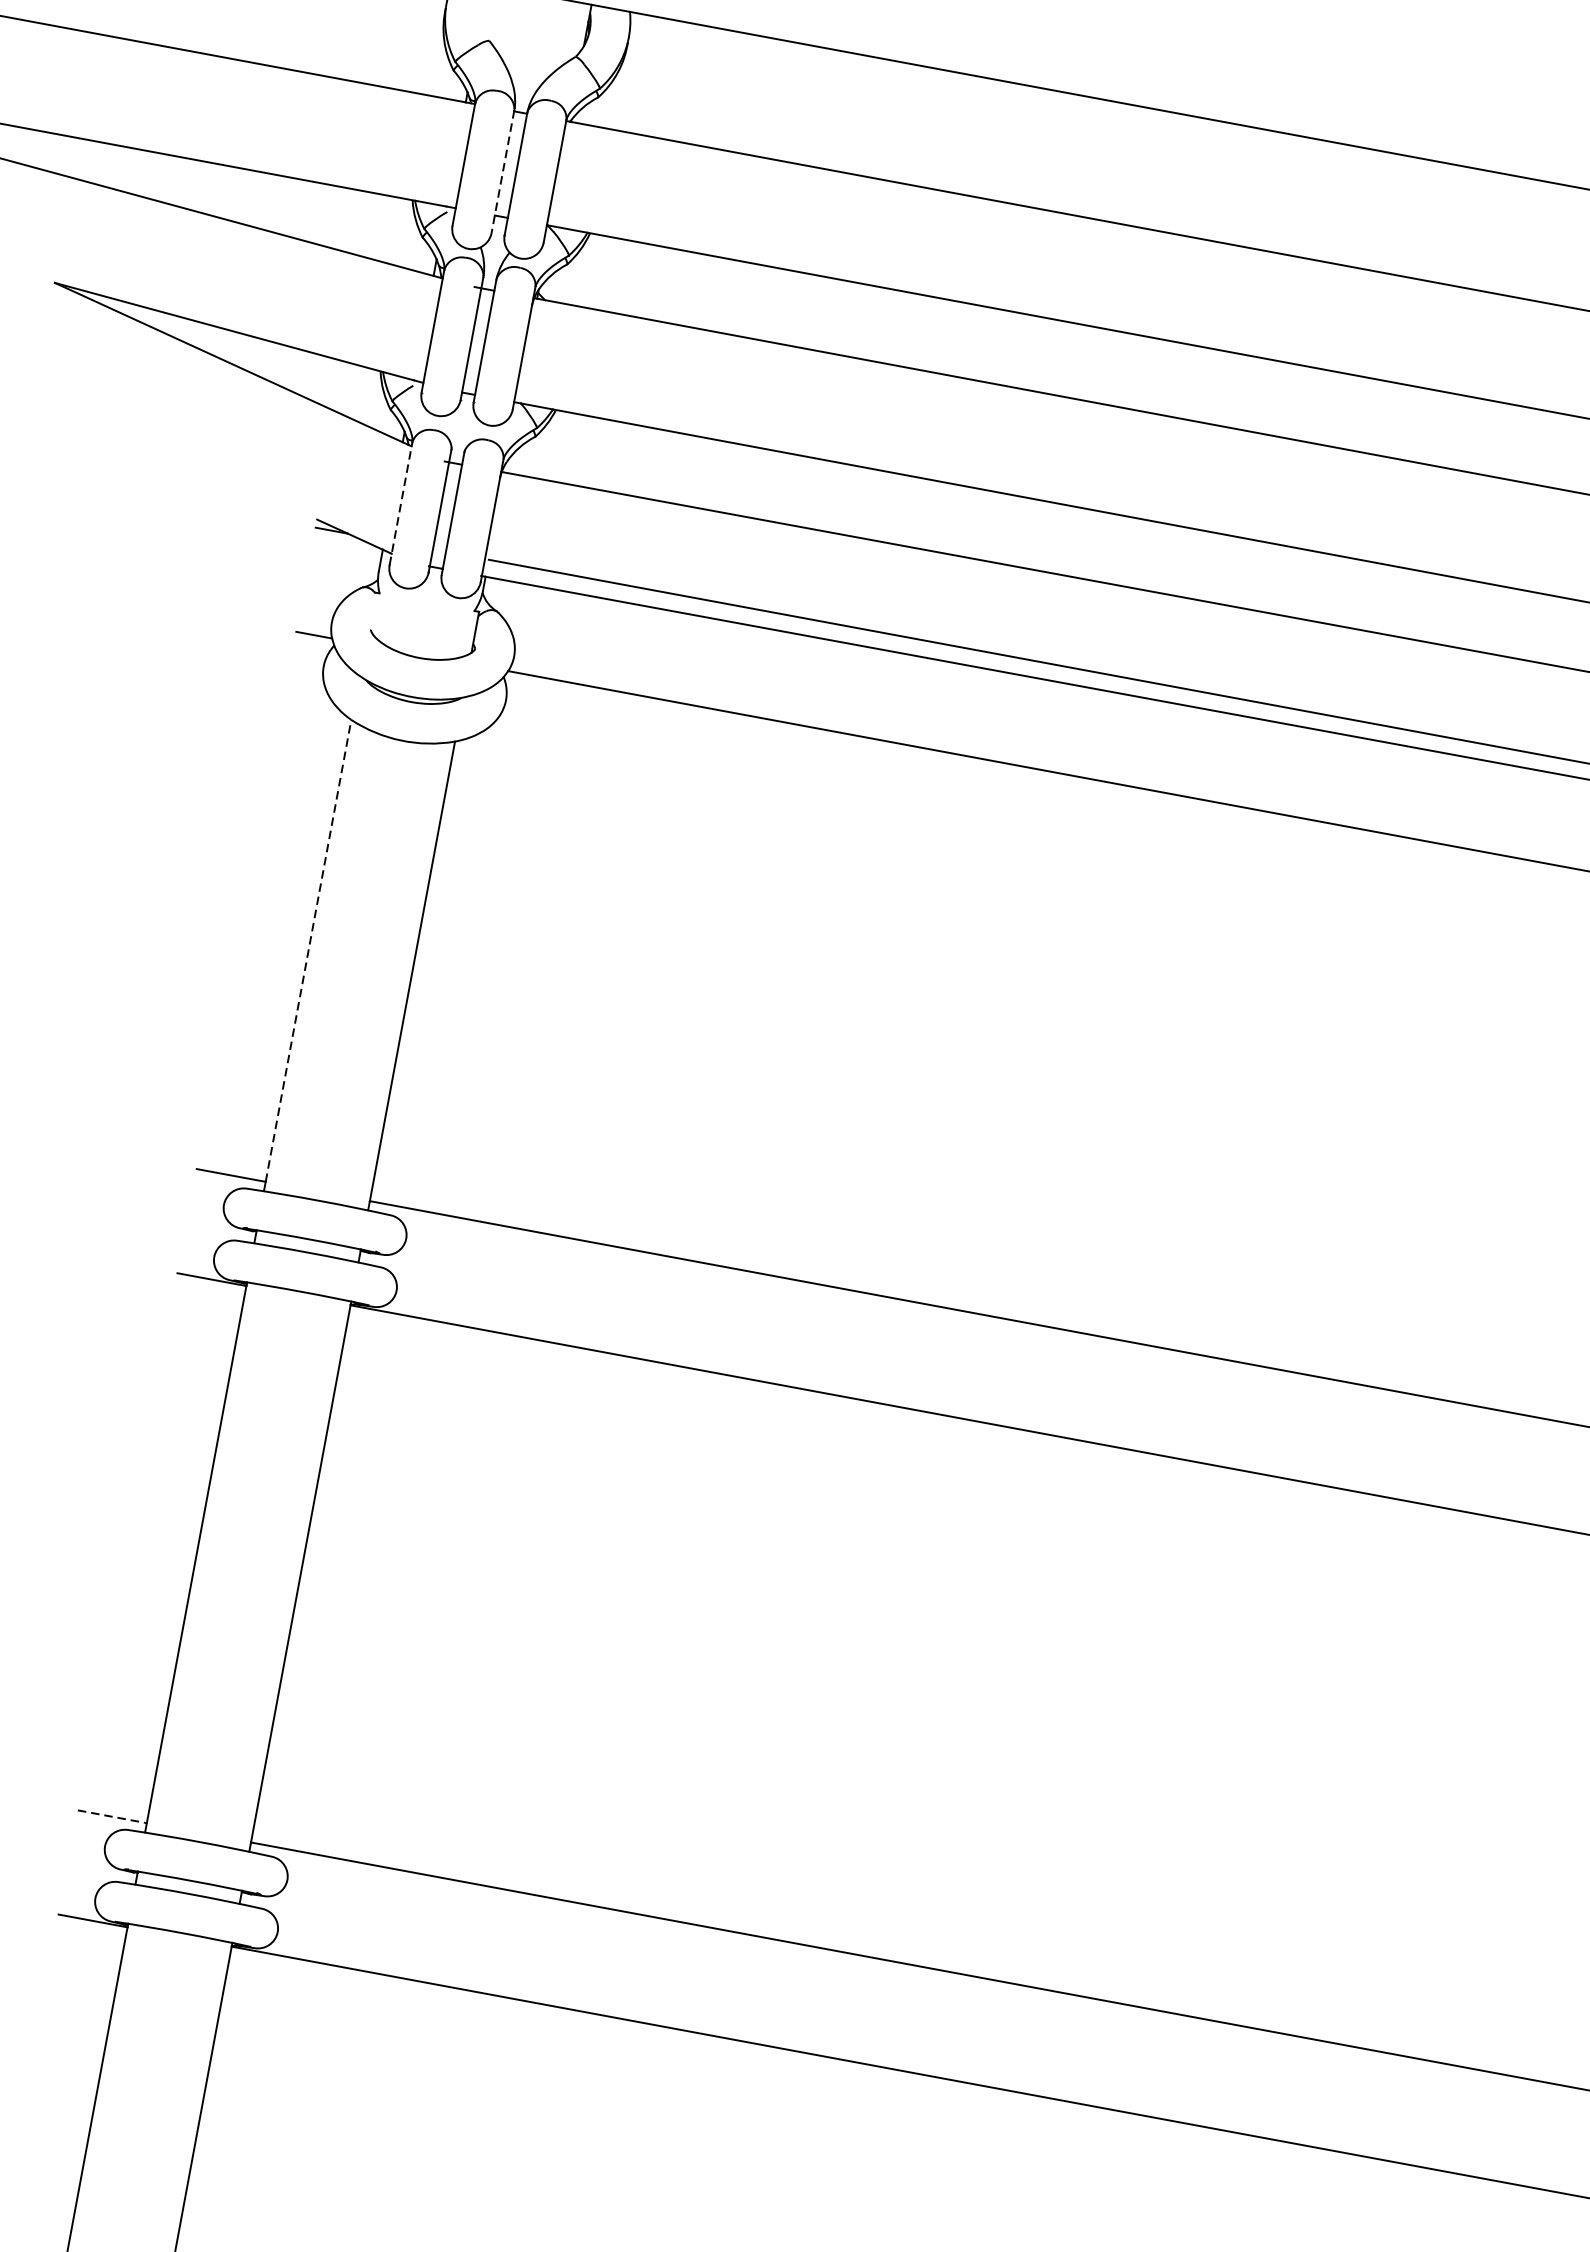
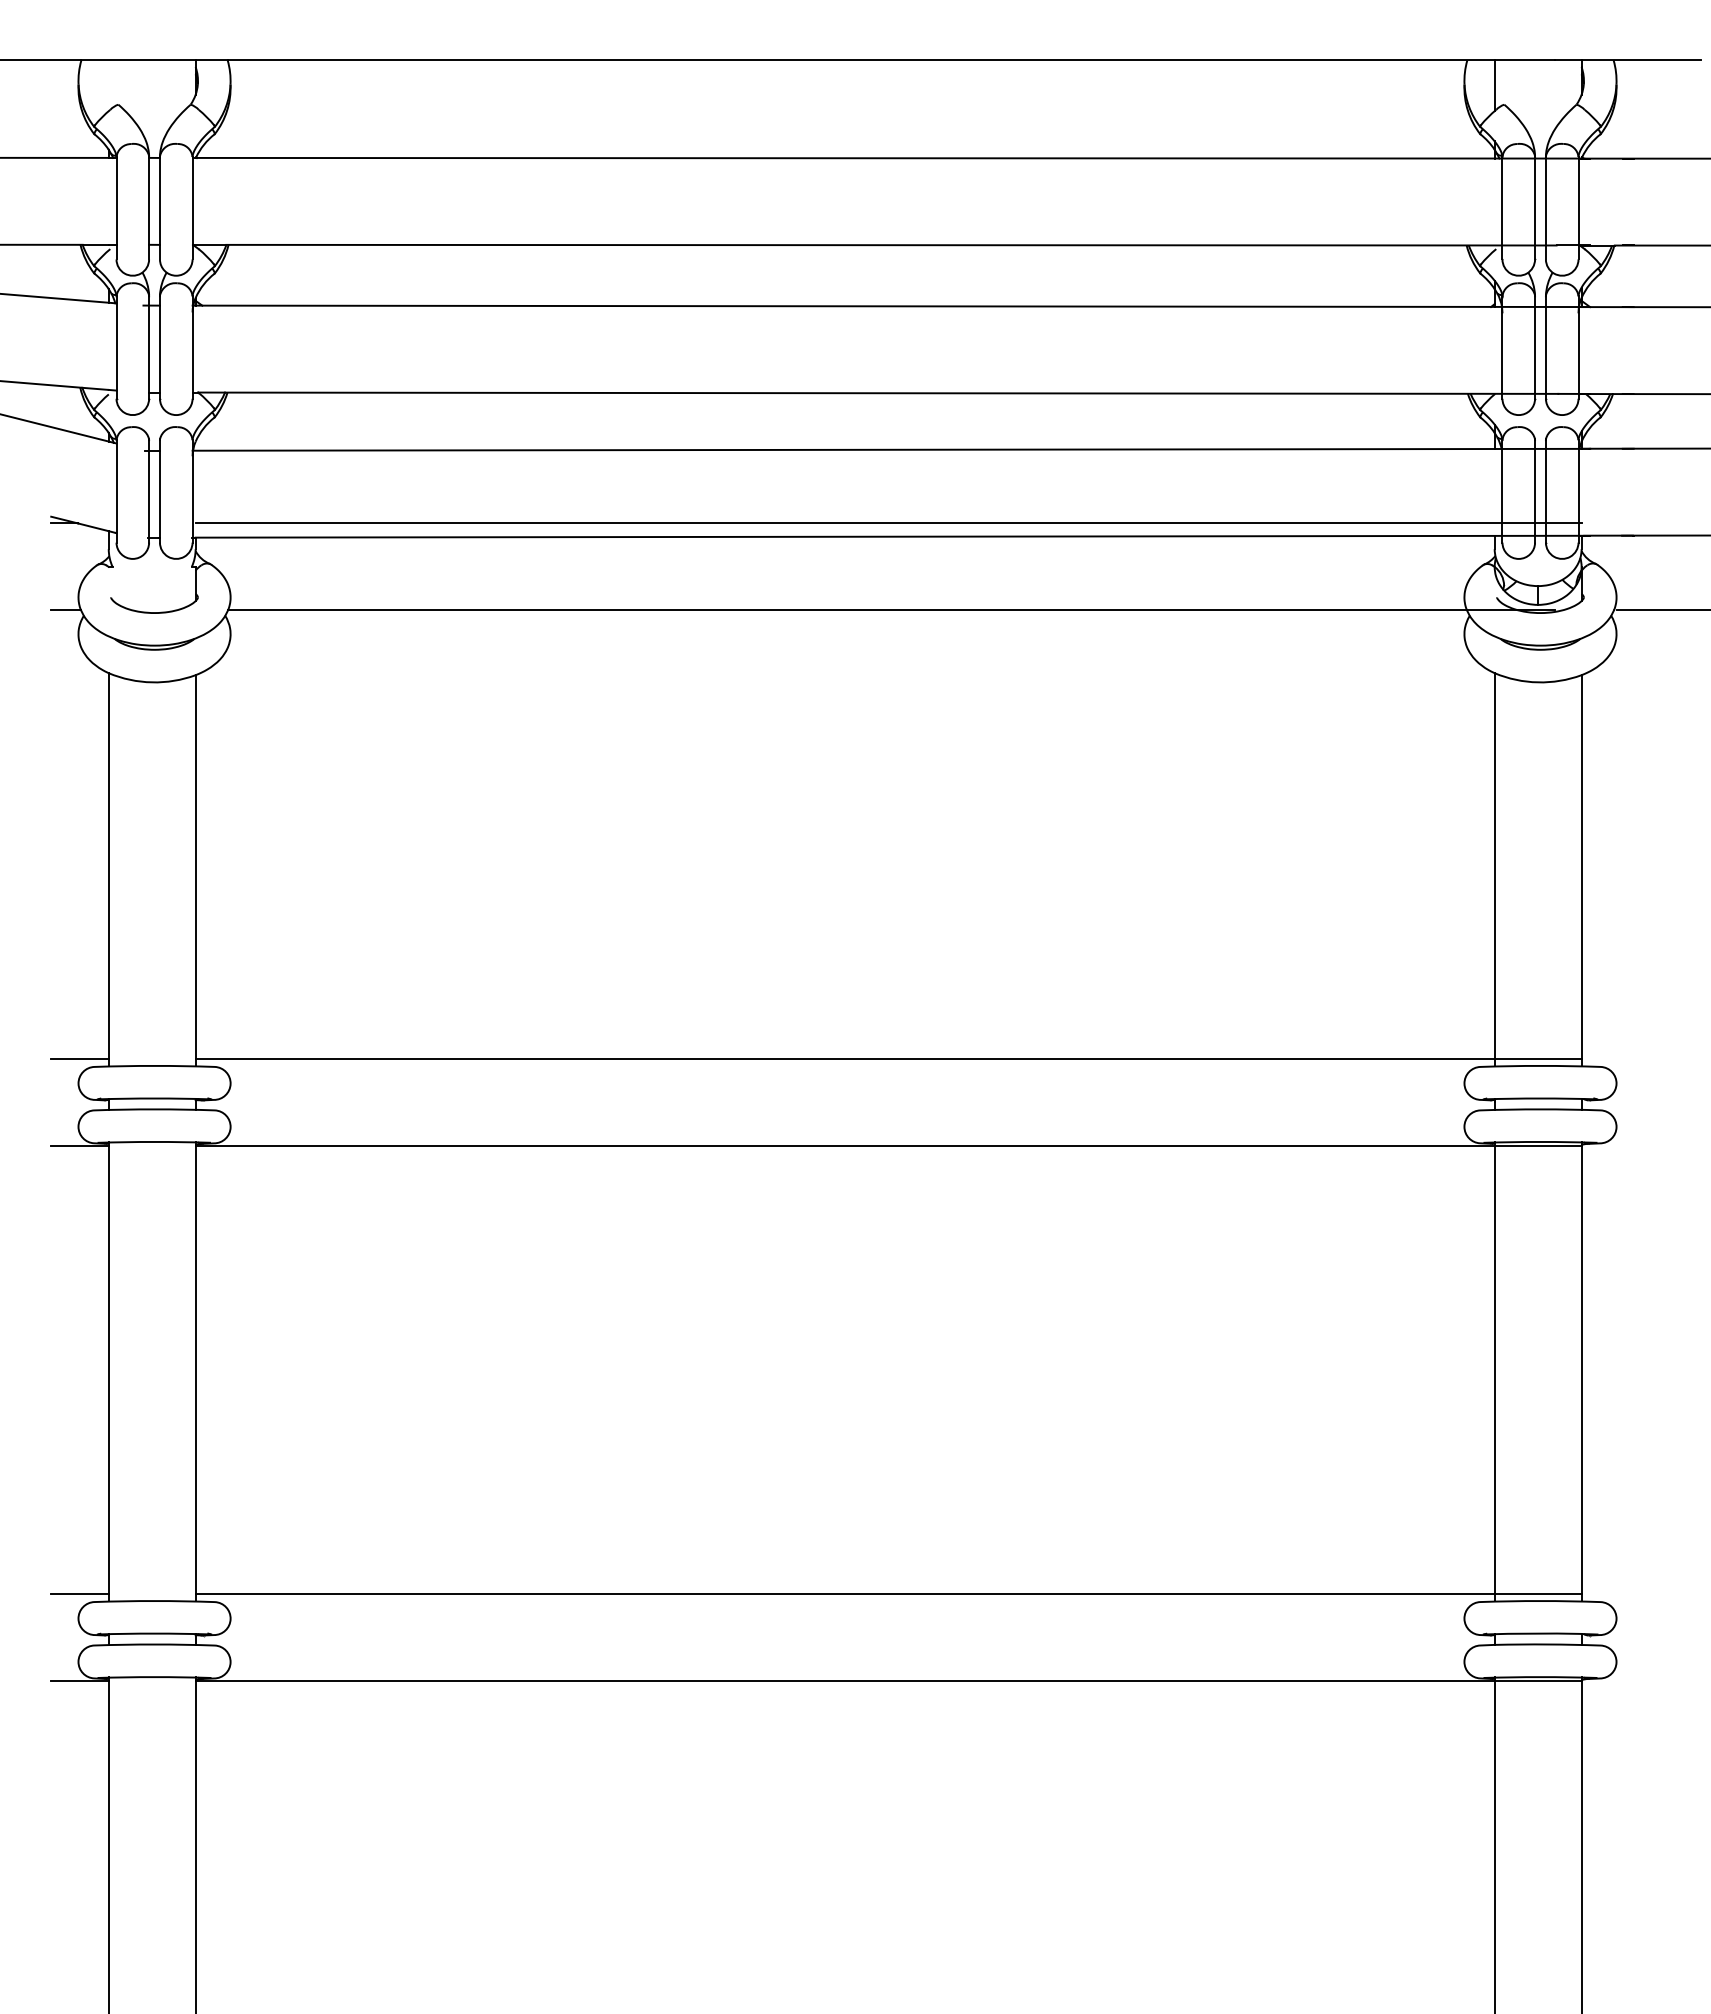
line: (503, 172) -> (149, 208), dashed -> solid
line: (401, 502) -> (116, 490), dashed -> solid
line: (308, 950) -> (108, 865), dashed -> solid
line: (111, 1816) -> (79, 1593), dashed -> solid

